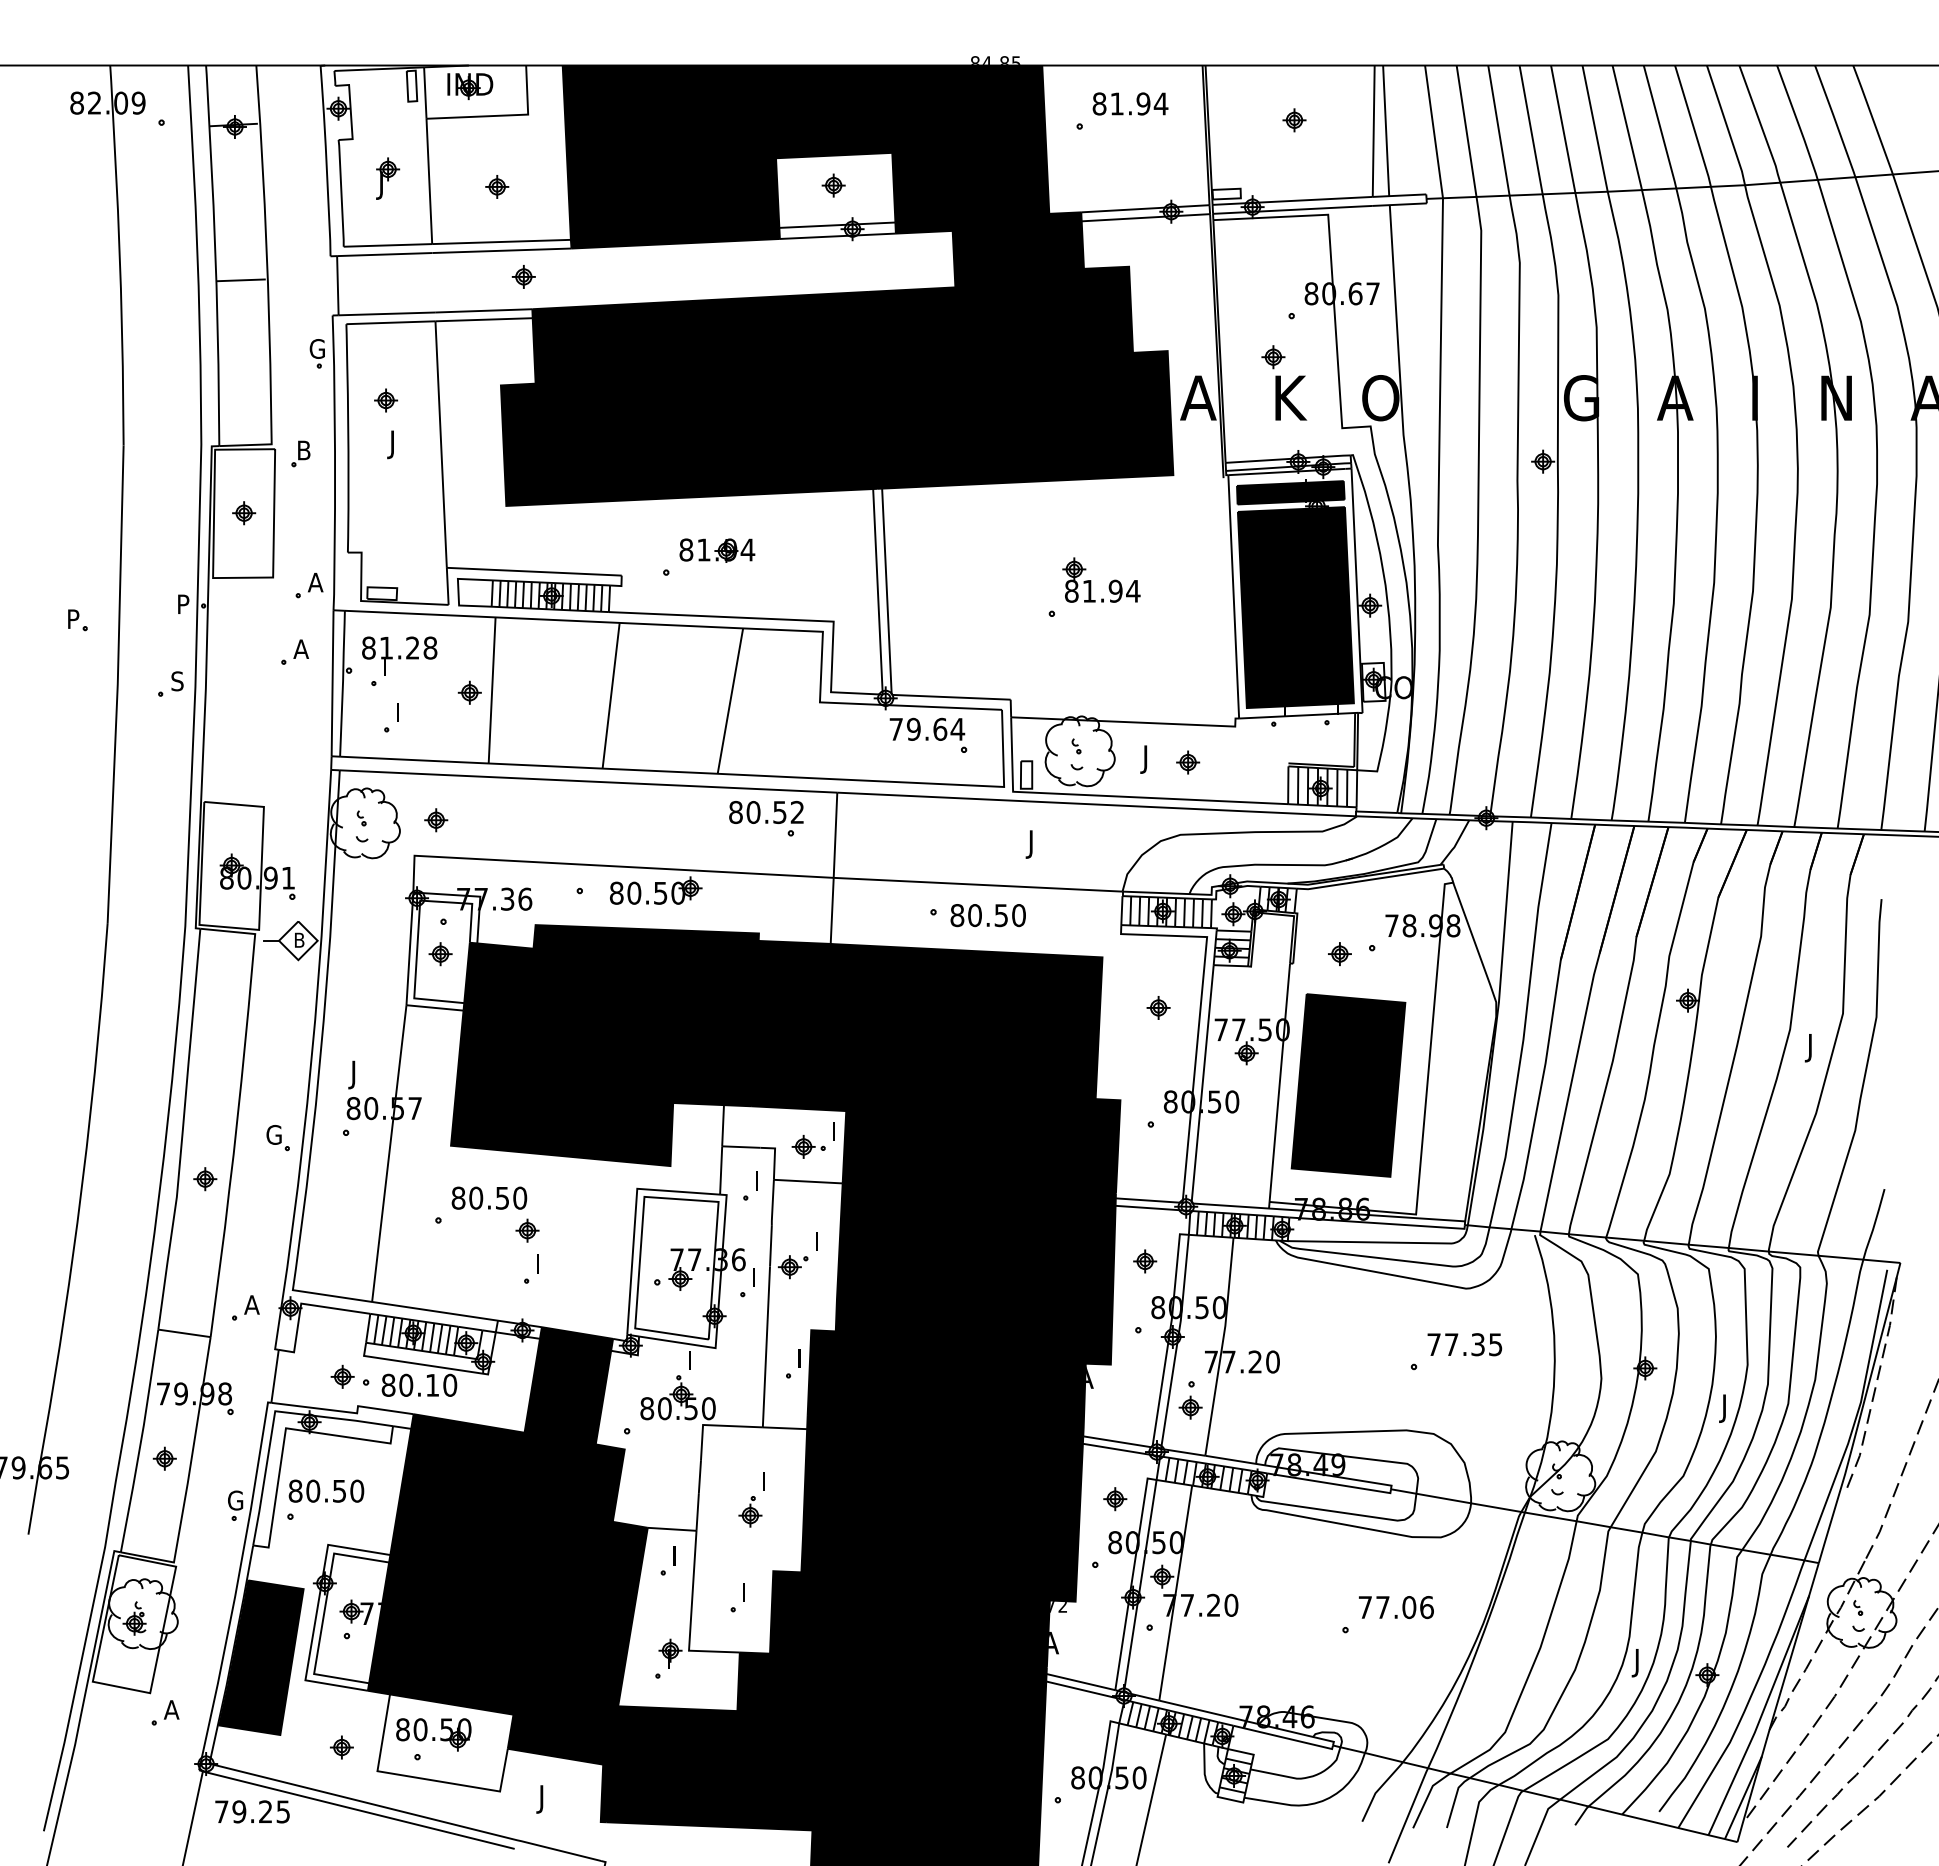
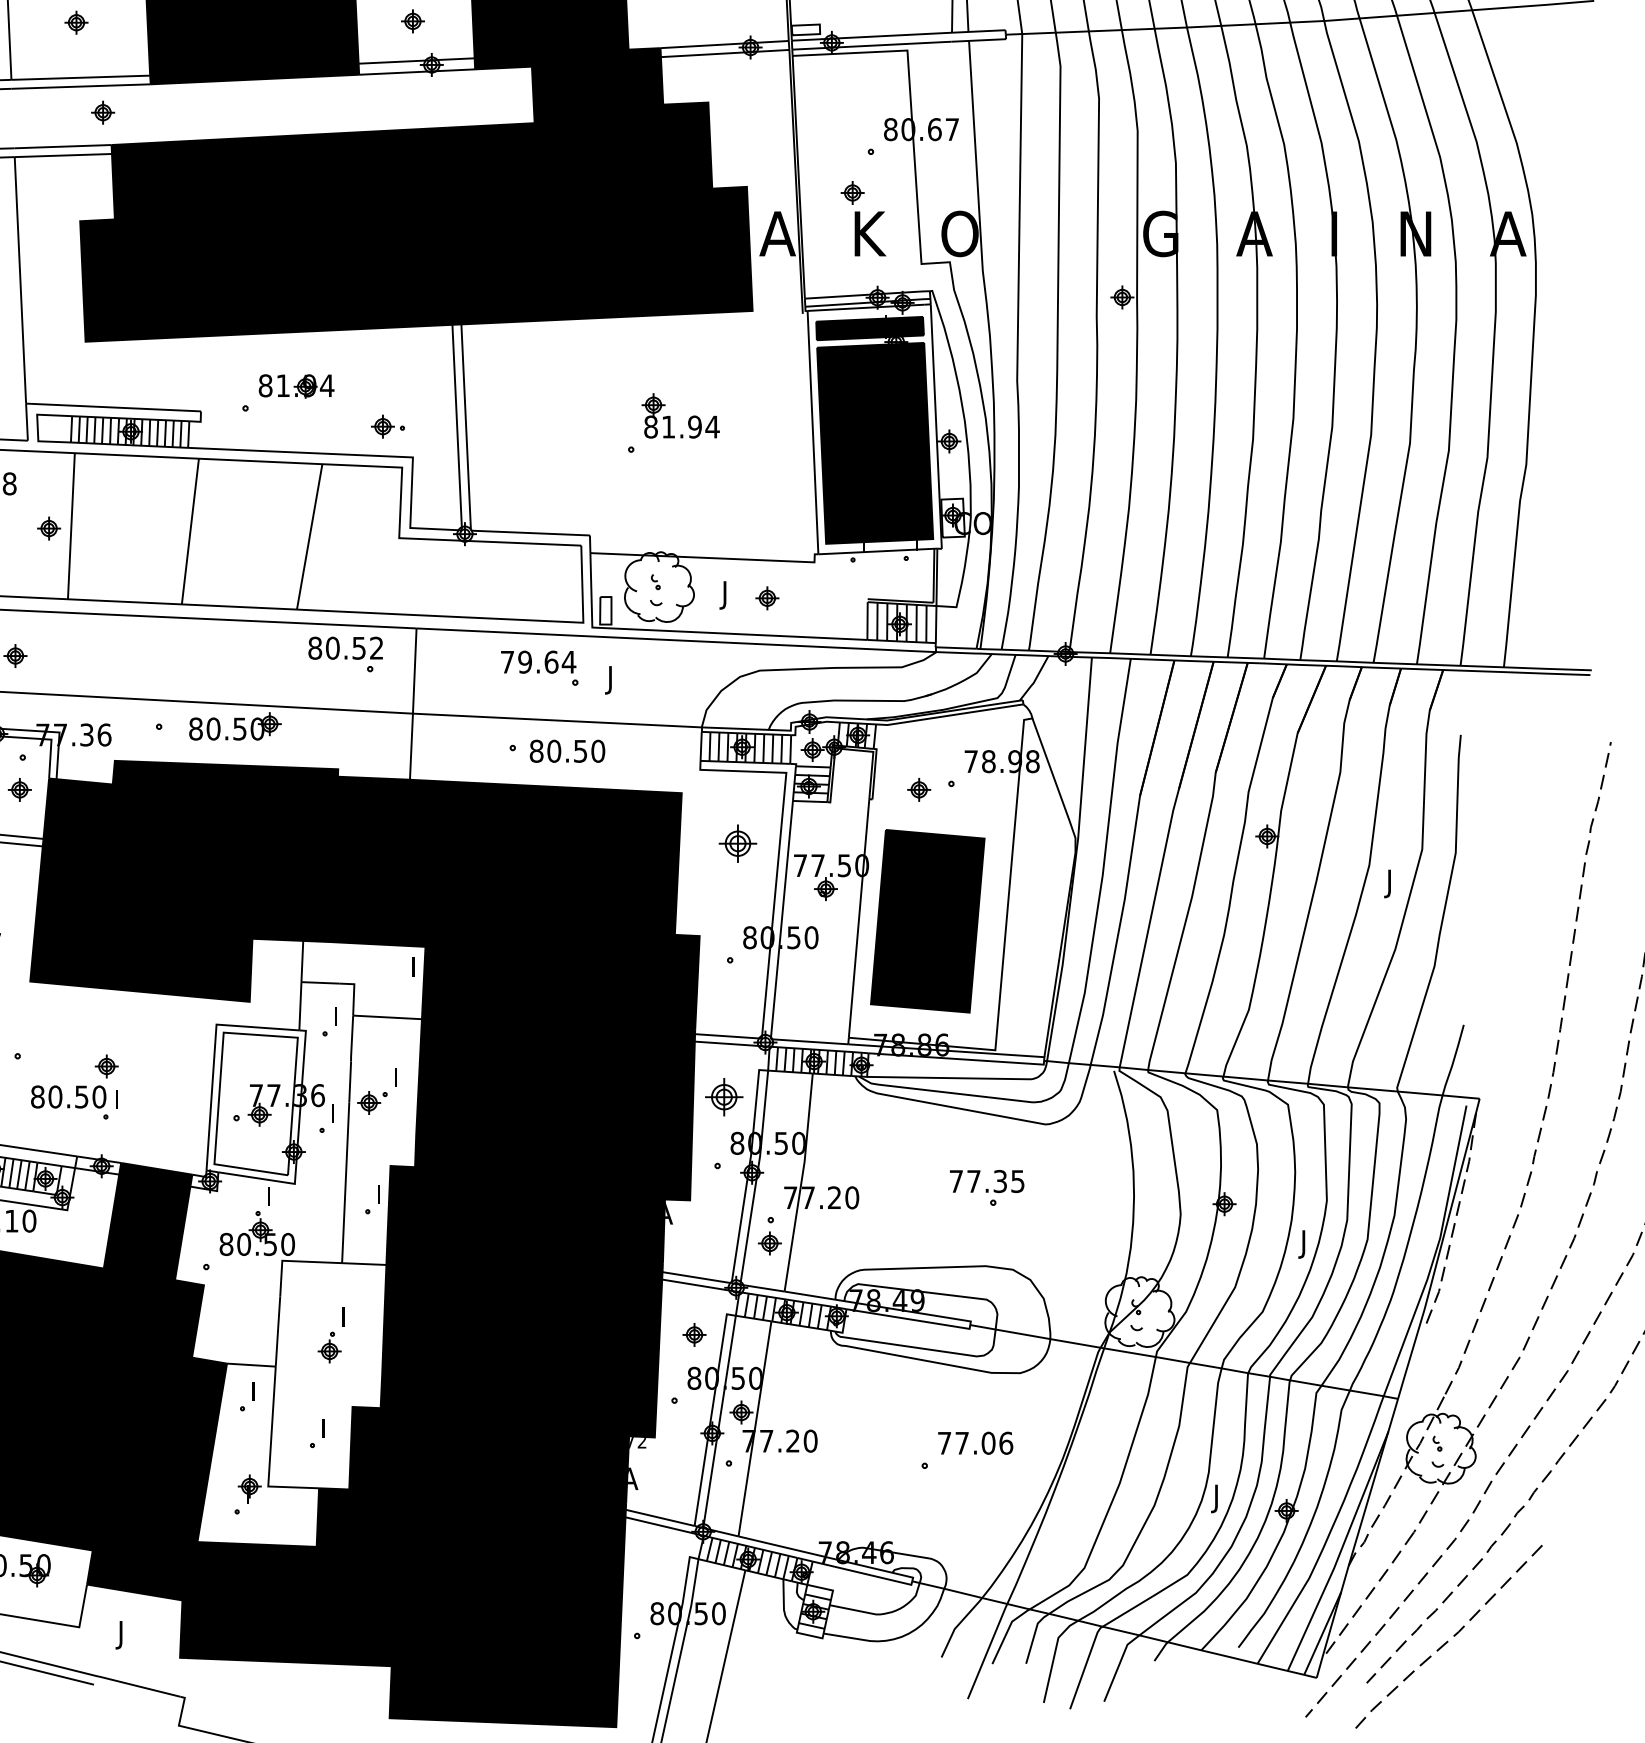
part: (928, 734) -> (539, 667), moved
part: (1158, 1007) -> (737, 843), size x1.6
part: (808, 1146) -> (387, 426), moved
text: (489, 1197) -> (68, 1096), moved
part: (1145, 1261) -> (724, 1097), size x1.6
text: (1464, 1344) -> (986, 1181), moved

